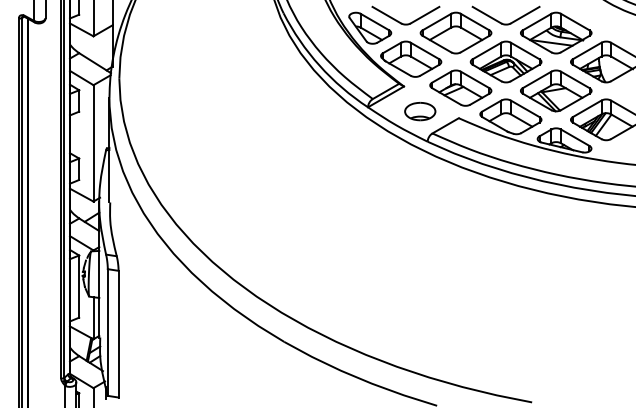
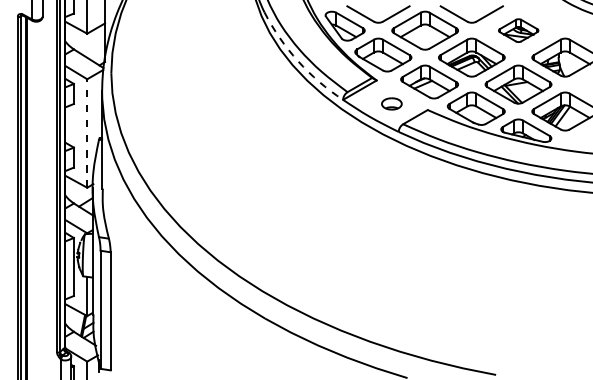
part: (556, 32) -> (518, 30), size x0.6
arc: (319, 65) -> (297, 60), solid -> dashed
part: (420, 111) -> (392, 103), size x0.7
line: (93, 142) -> (87, 132), solid -> dashed

